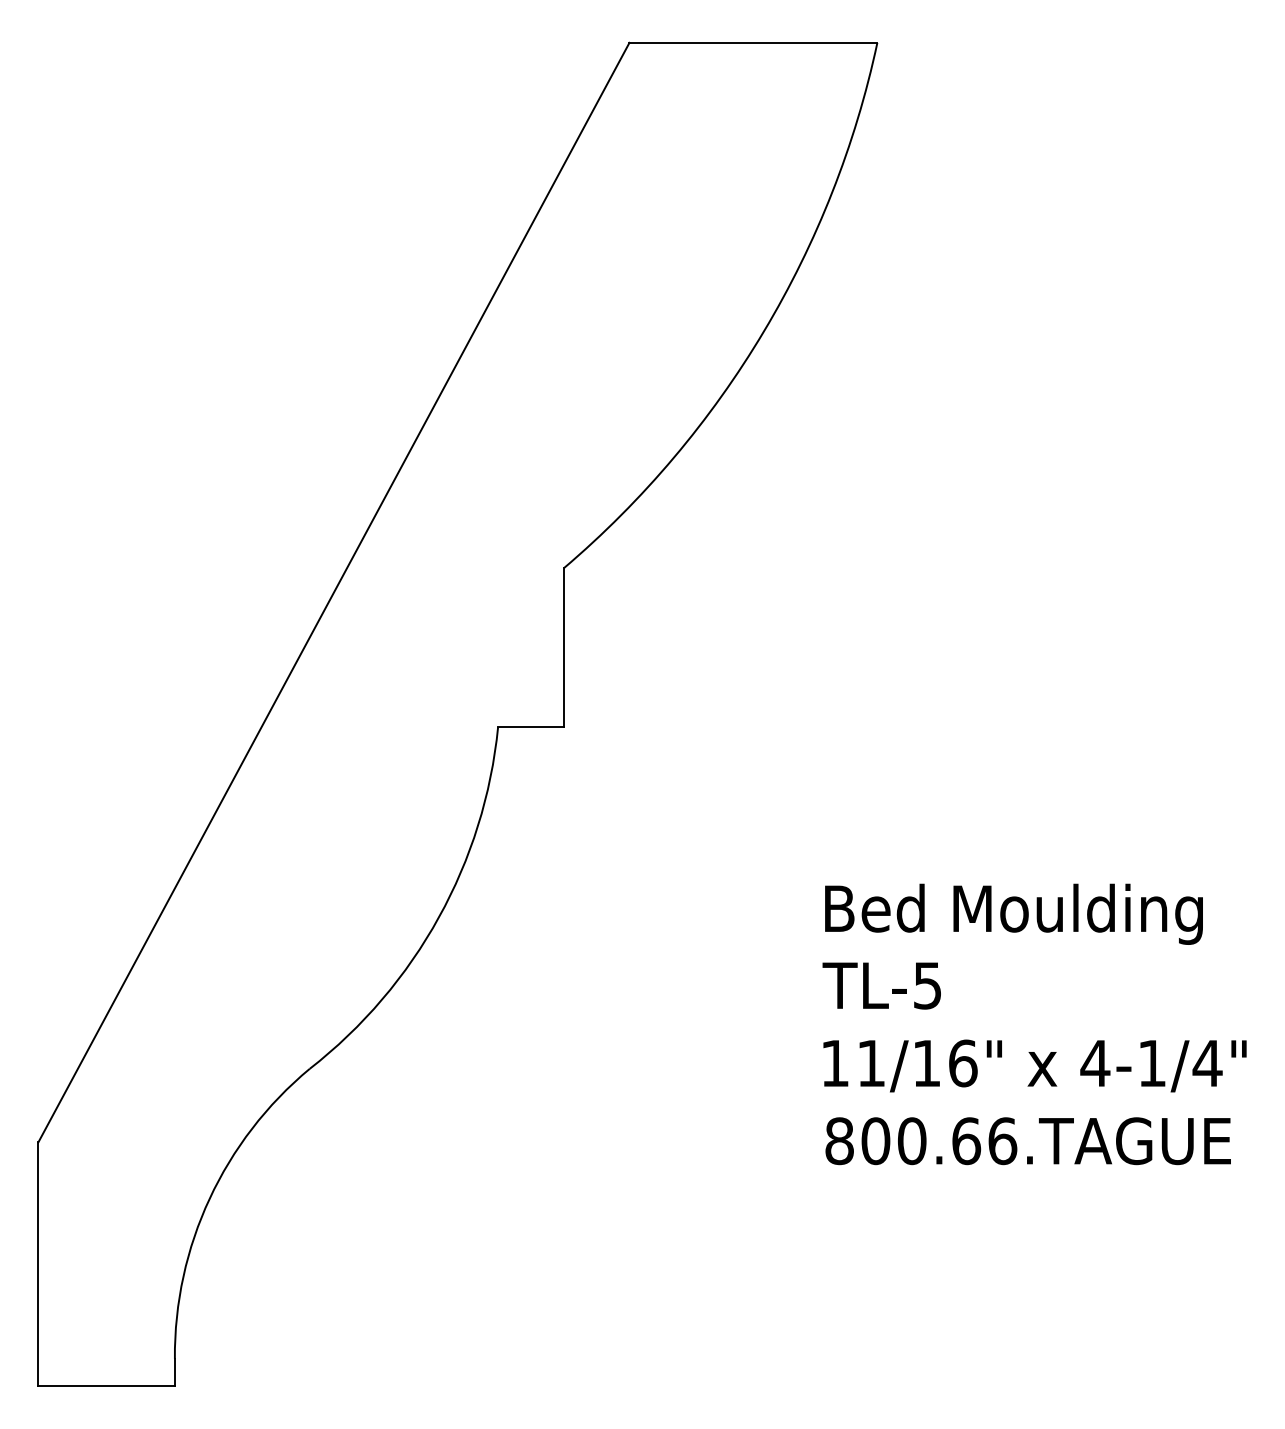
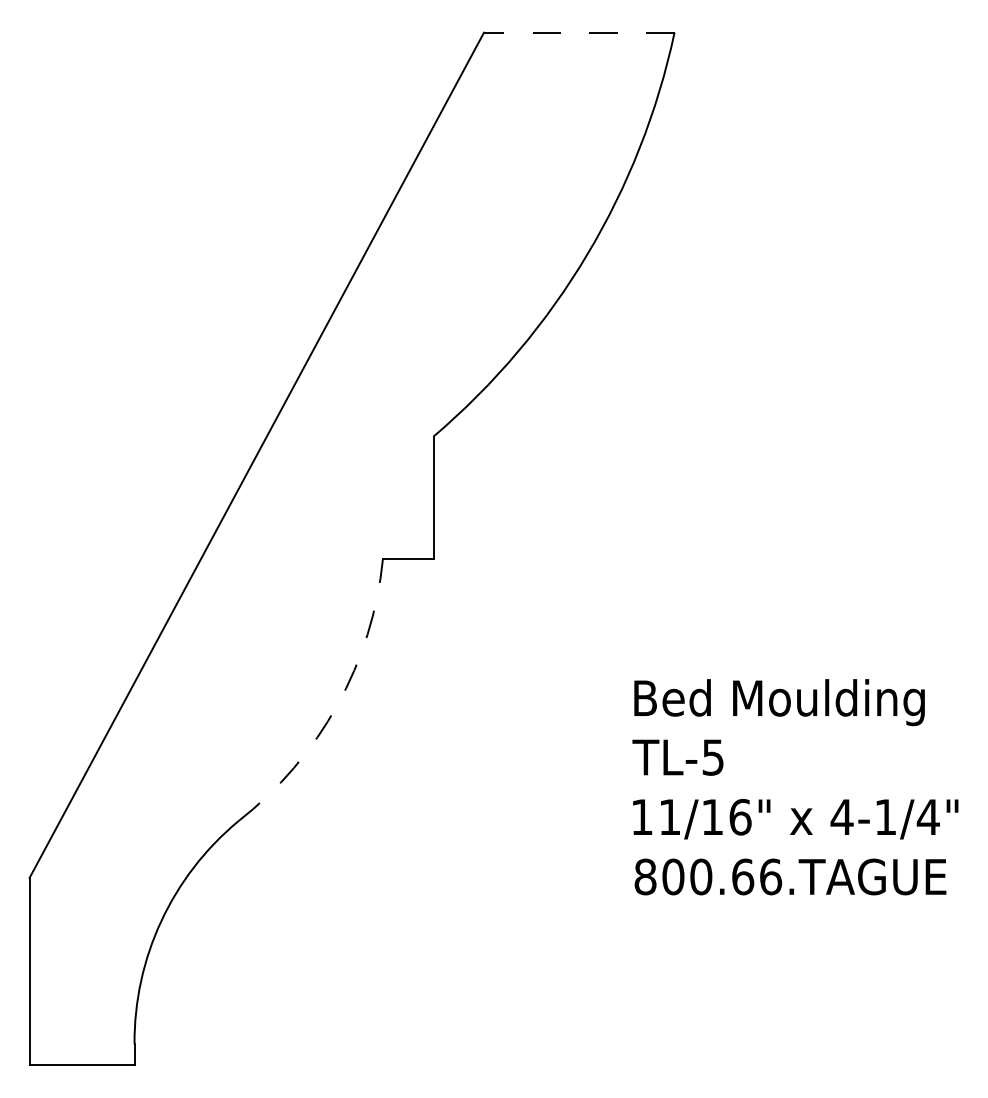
line: (753, 42) -> (579, 32), solid -> dashed
arc: (438, 917) -> (337, 705), solid -> dashed

